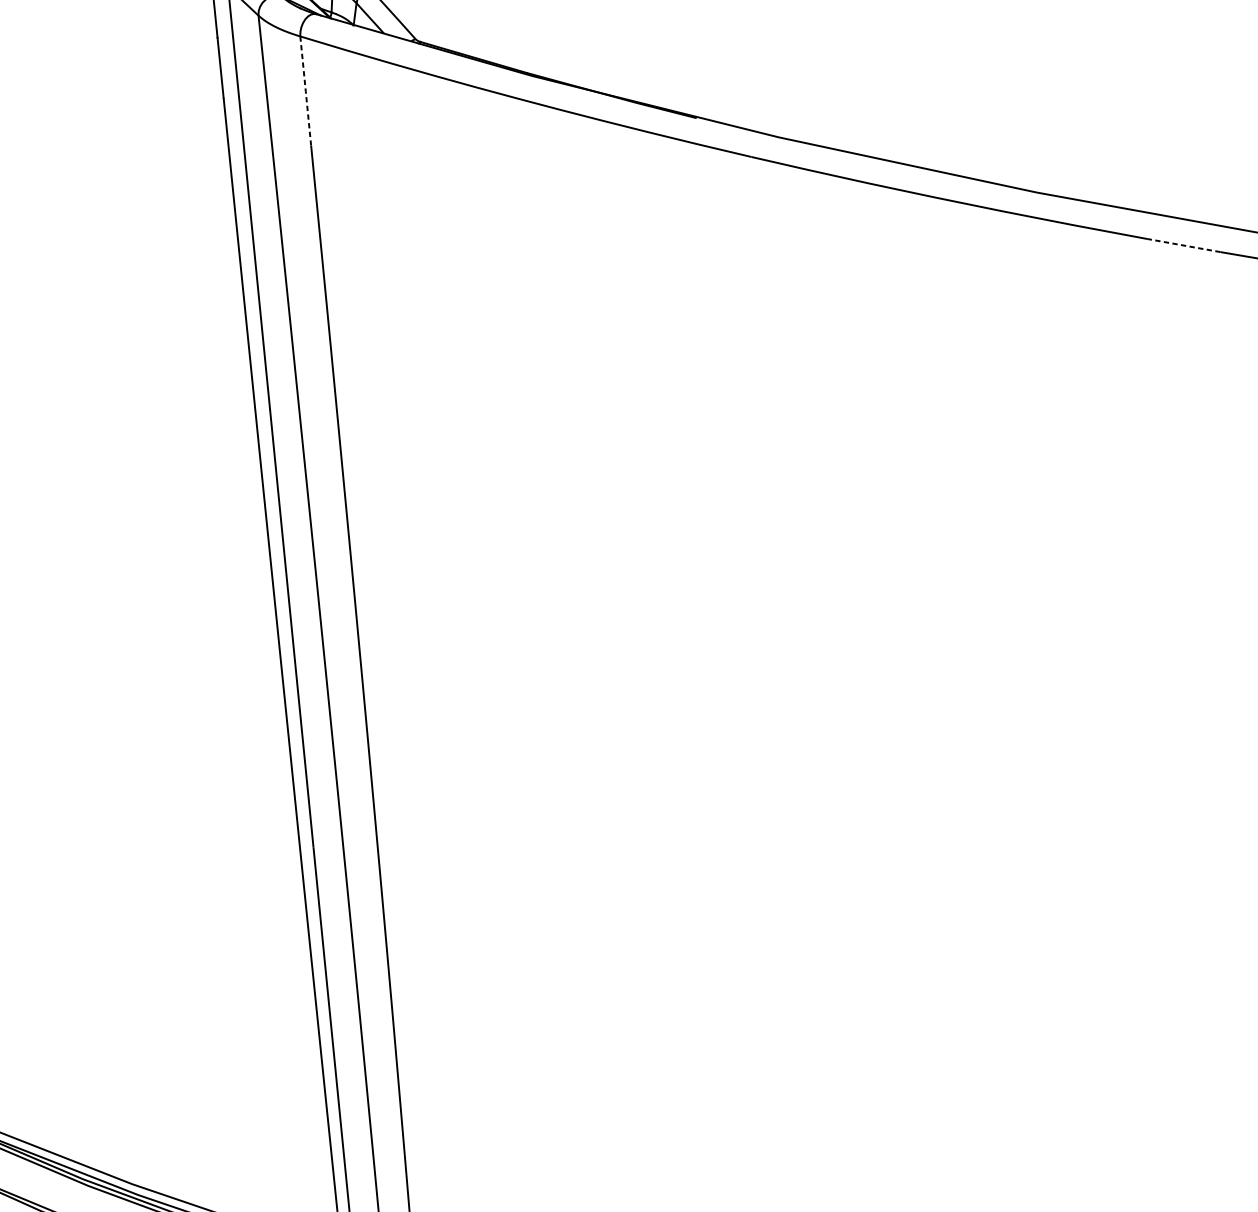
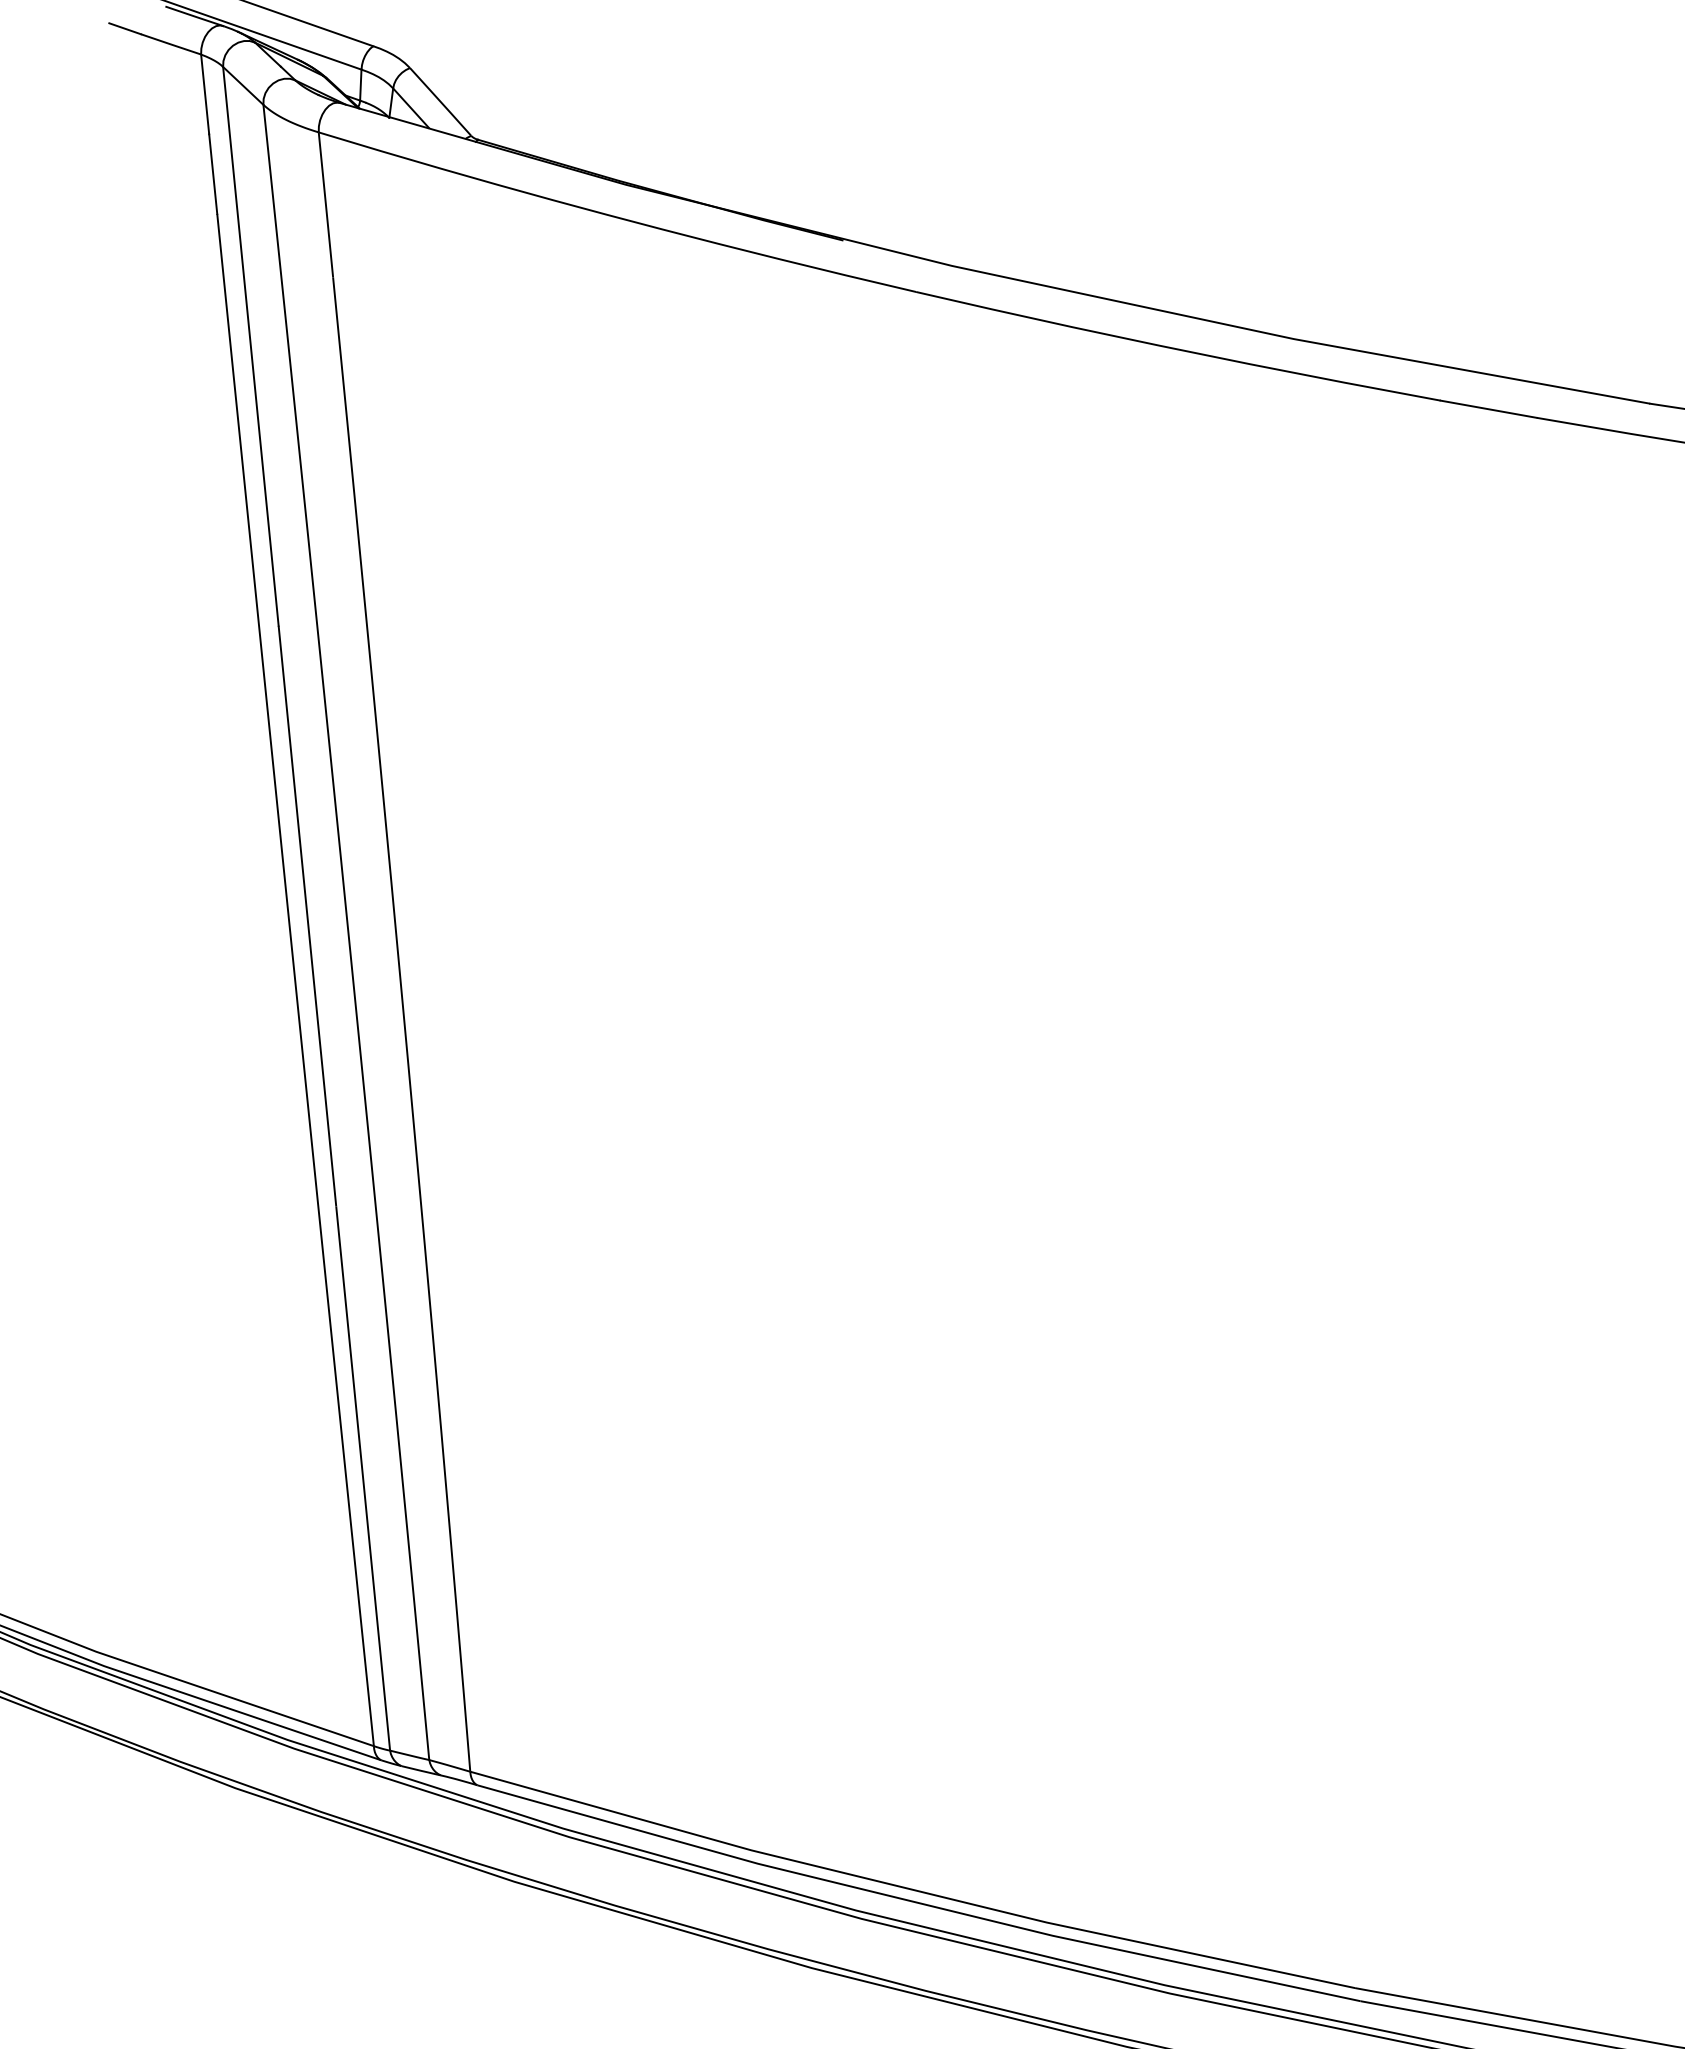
line: (305, 90) -> (325, 204), dashed -> solid
line: (1183, 245) -> (1488, 409), dashed -> solid

